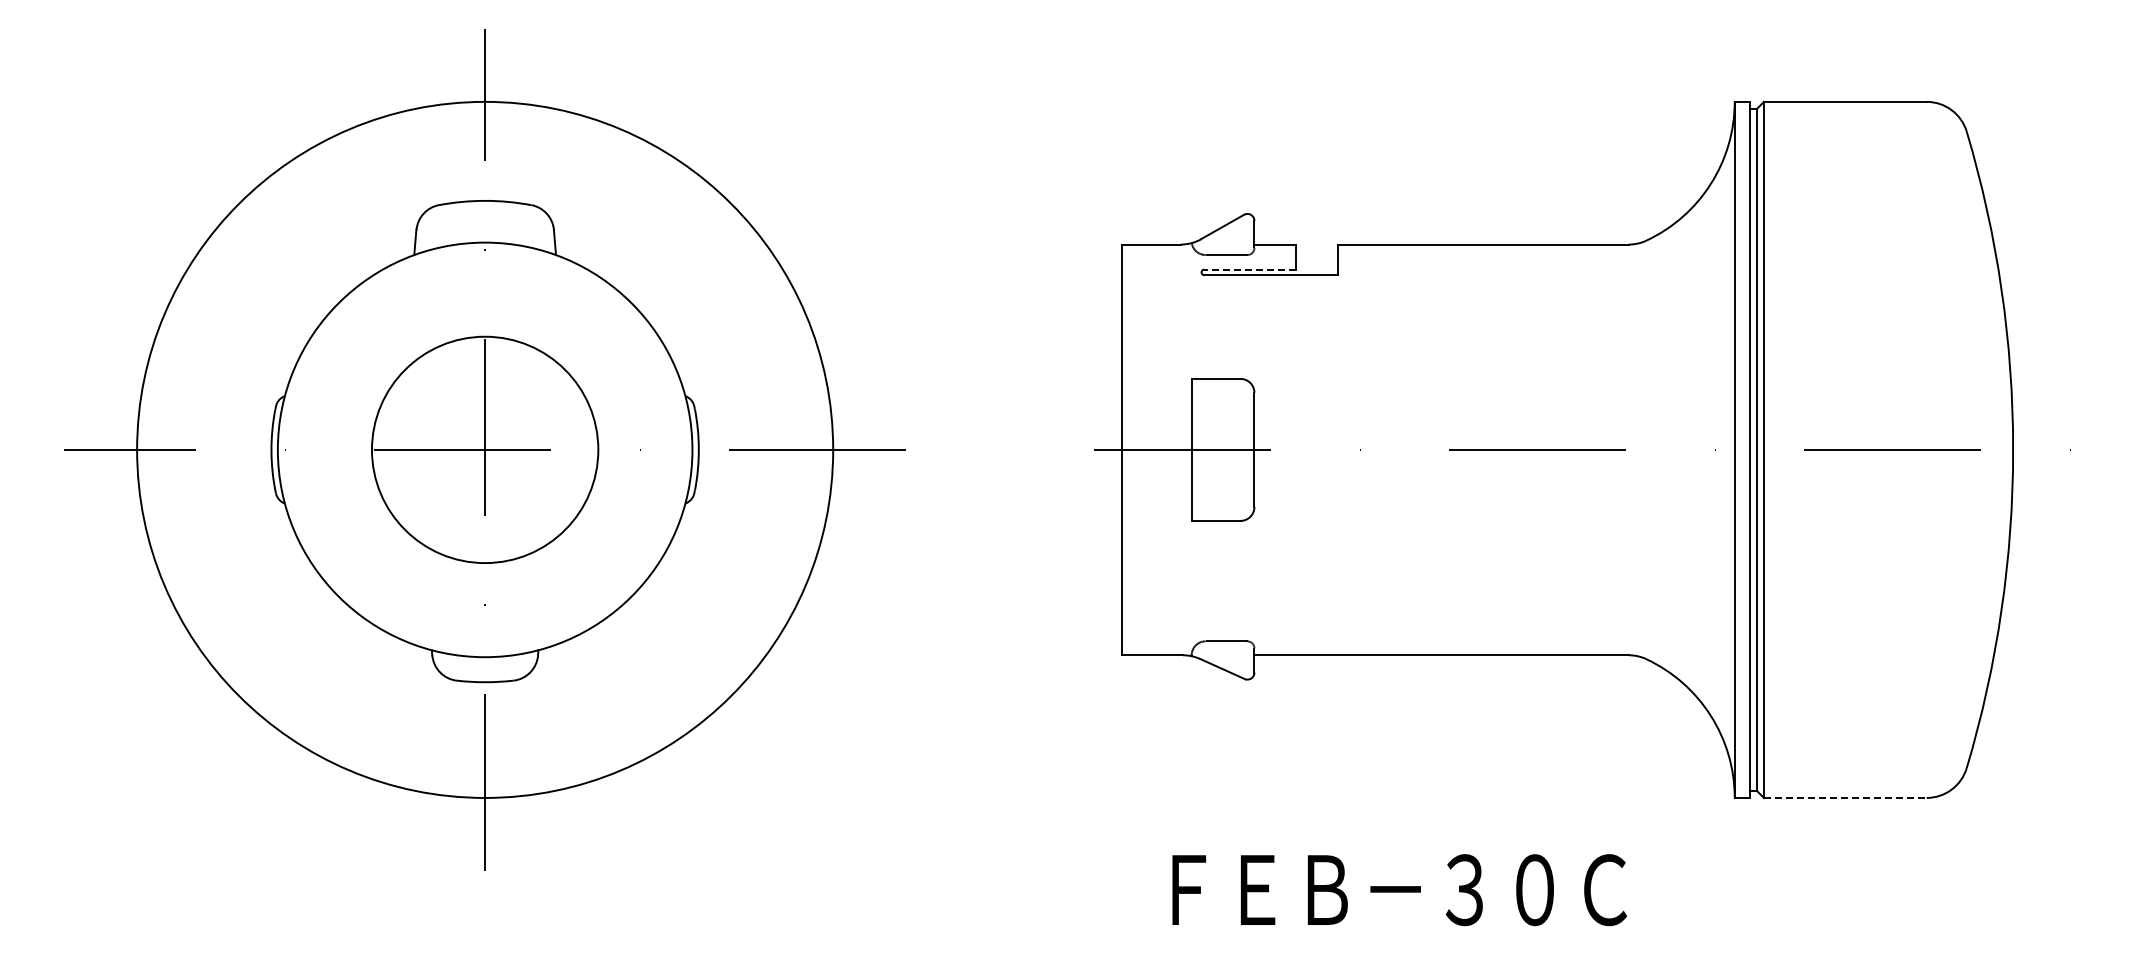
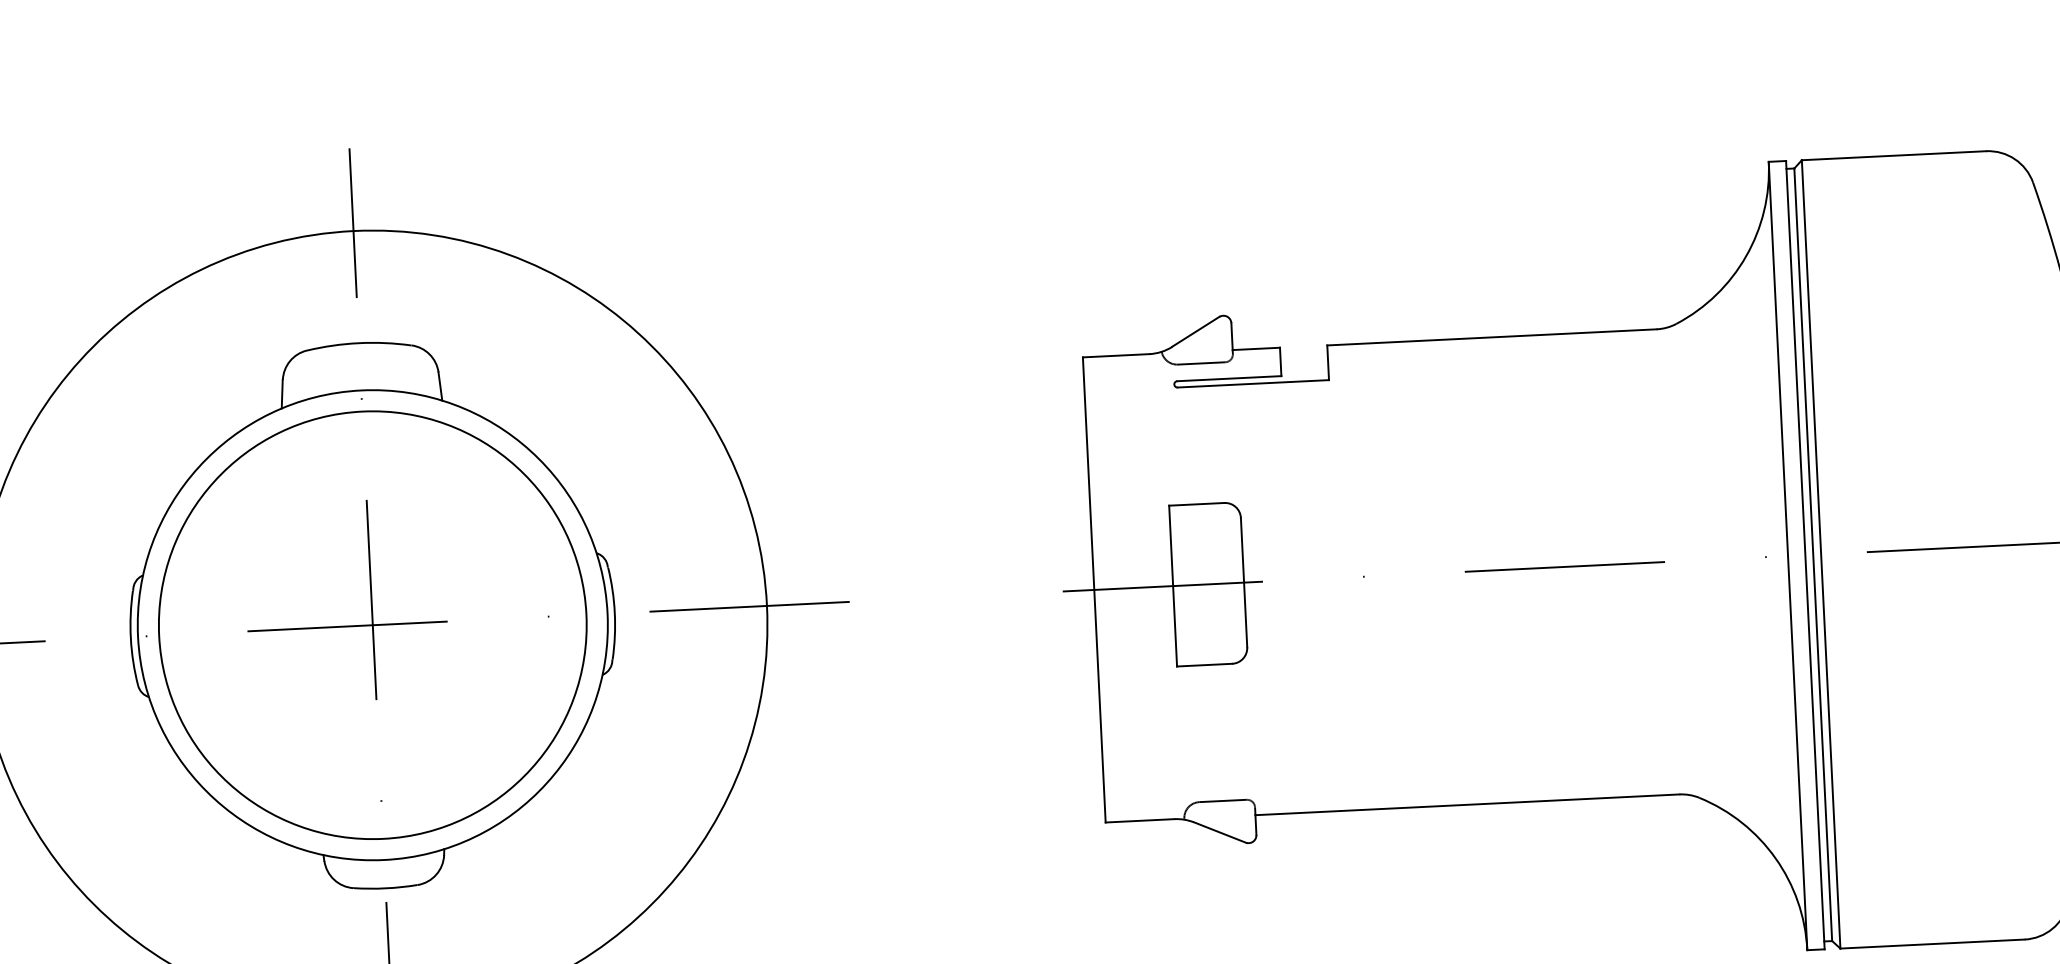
line: (1250, 269) -> (1229, 378), dashed -> solid
circle: (484, 449) -> (372, 624), size x1.67
line: (1845, 797) -> (1932, 943), dashed -> solid

